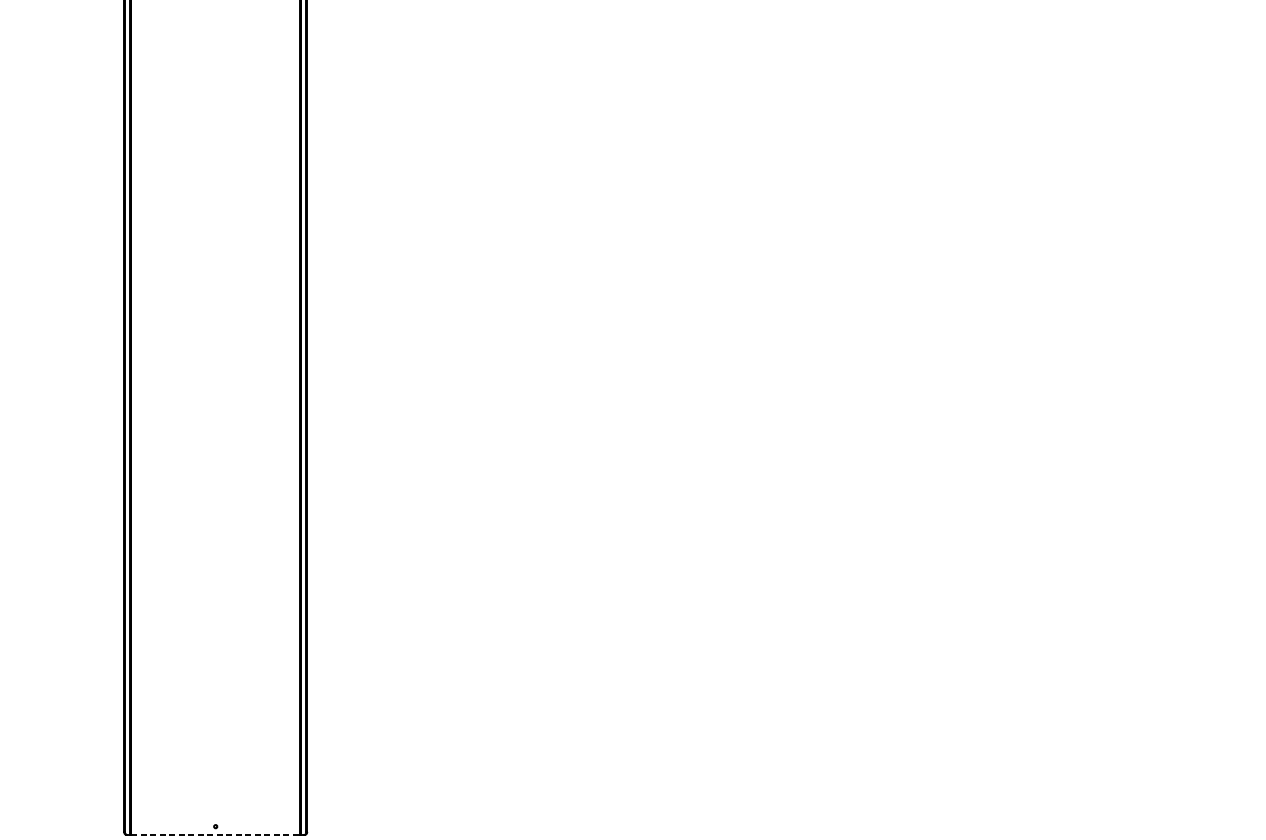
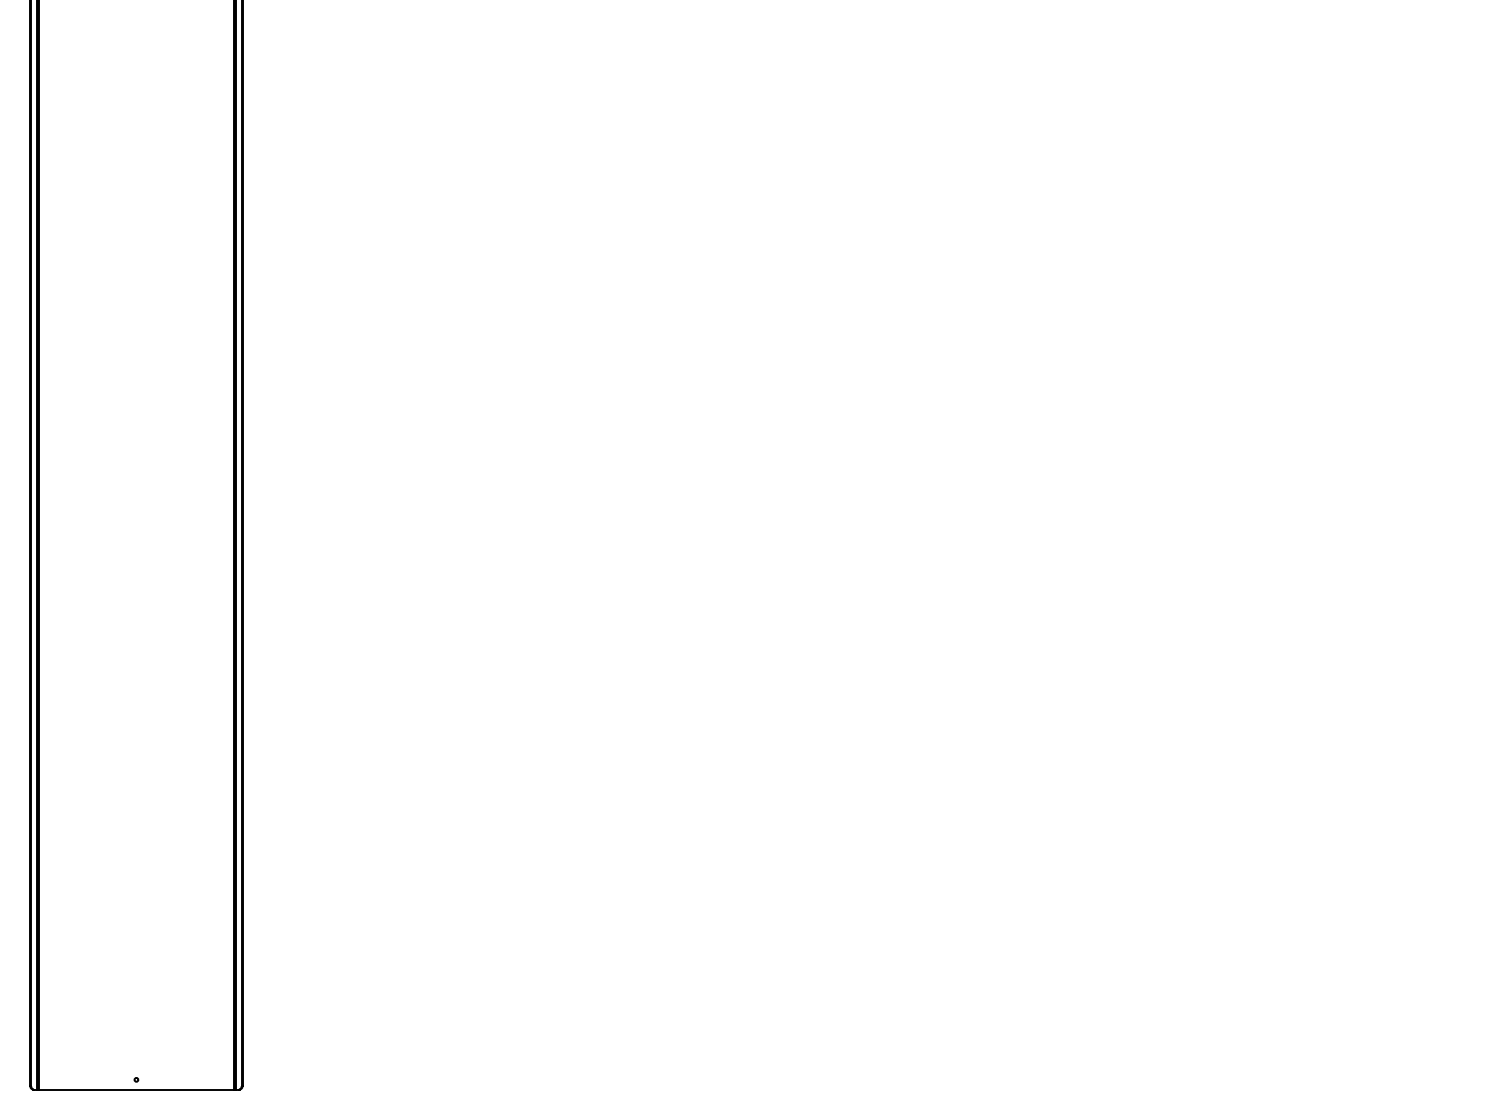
line: (215, 834) -> (136, 1089), dashed -> solid

